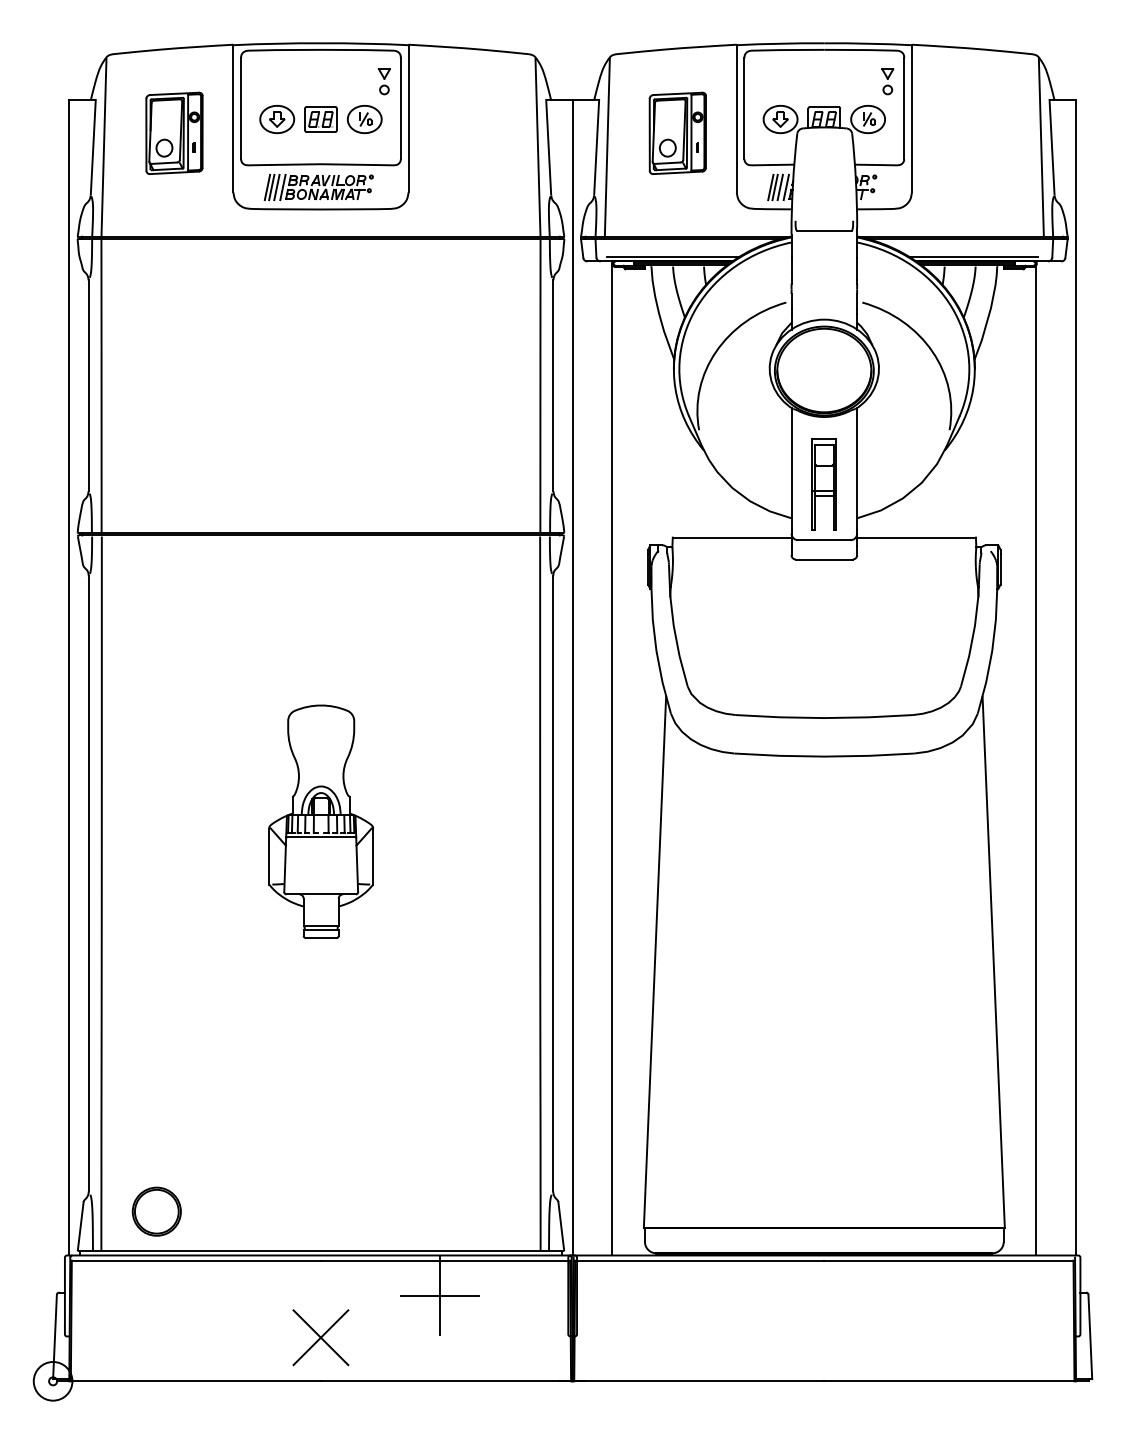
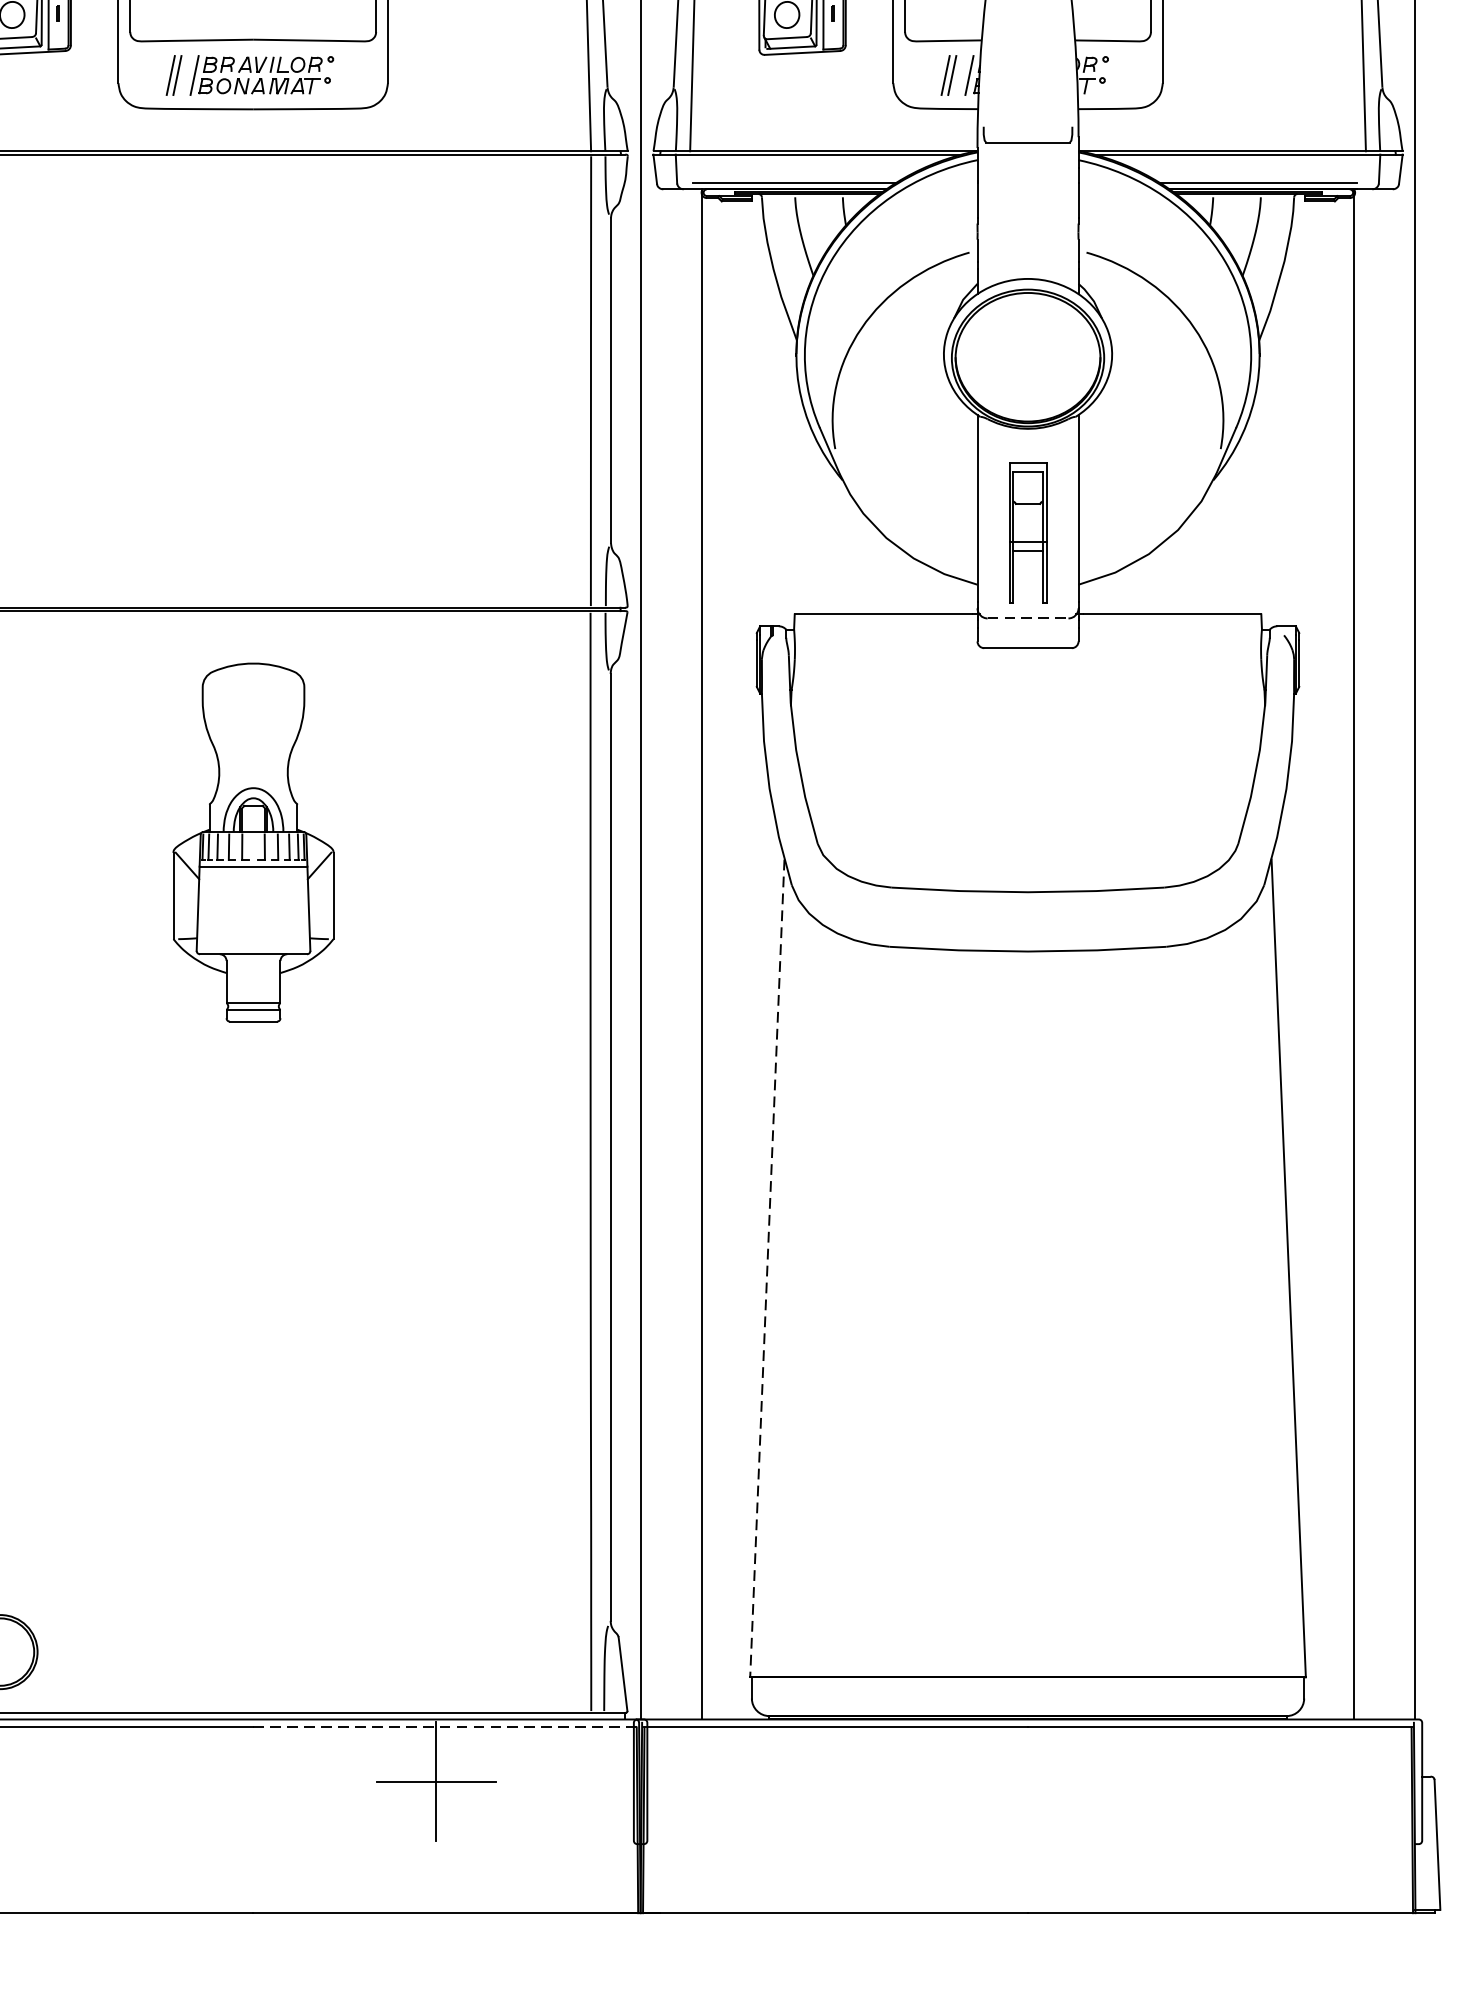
line: (276, 187) -> (184, 75), removed
line: (779, 187) -> (958, 75), removed
line: (824, 540) -> (1028, 618), solid -> dashed
part: (320, 821) -> (252, 842), moved
line: (654, 962) -> (766, 1268), solid -> dashed
line: (445, 1260) -> (444, 1727), solid -> dashed
part: (320, 1337) -> (252, 1845), removed

